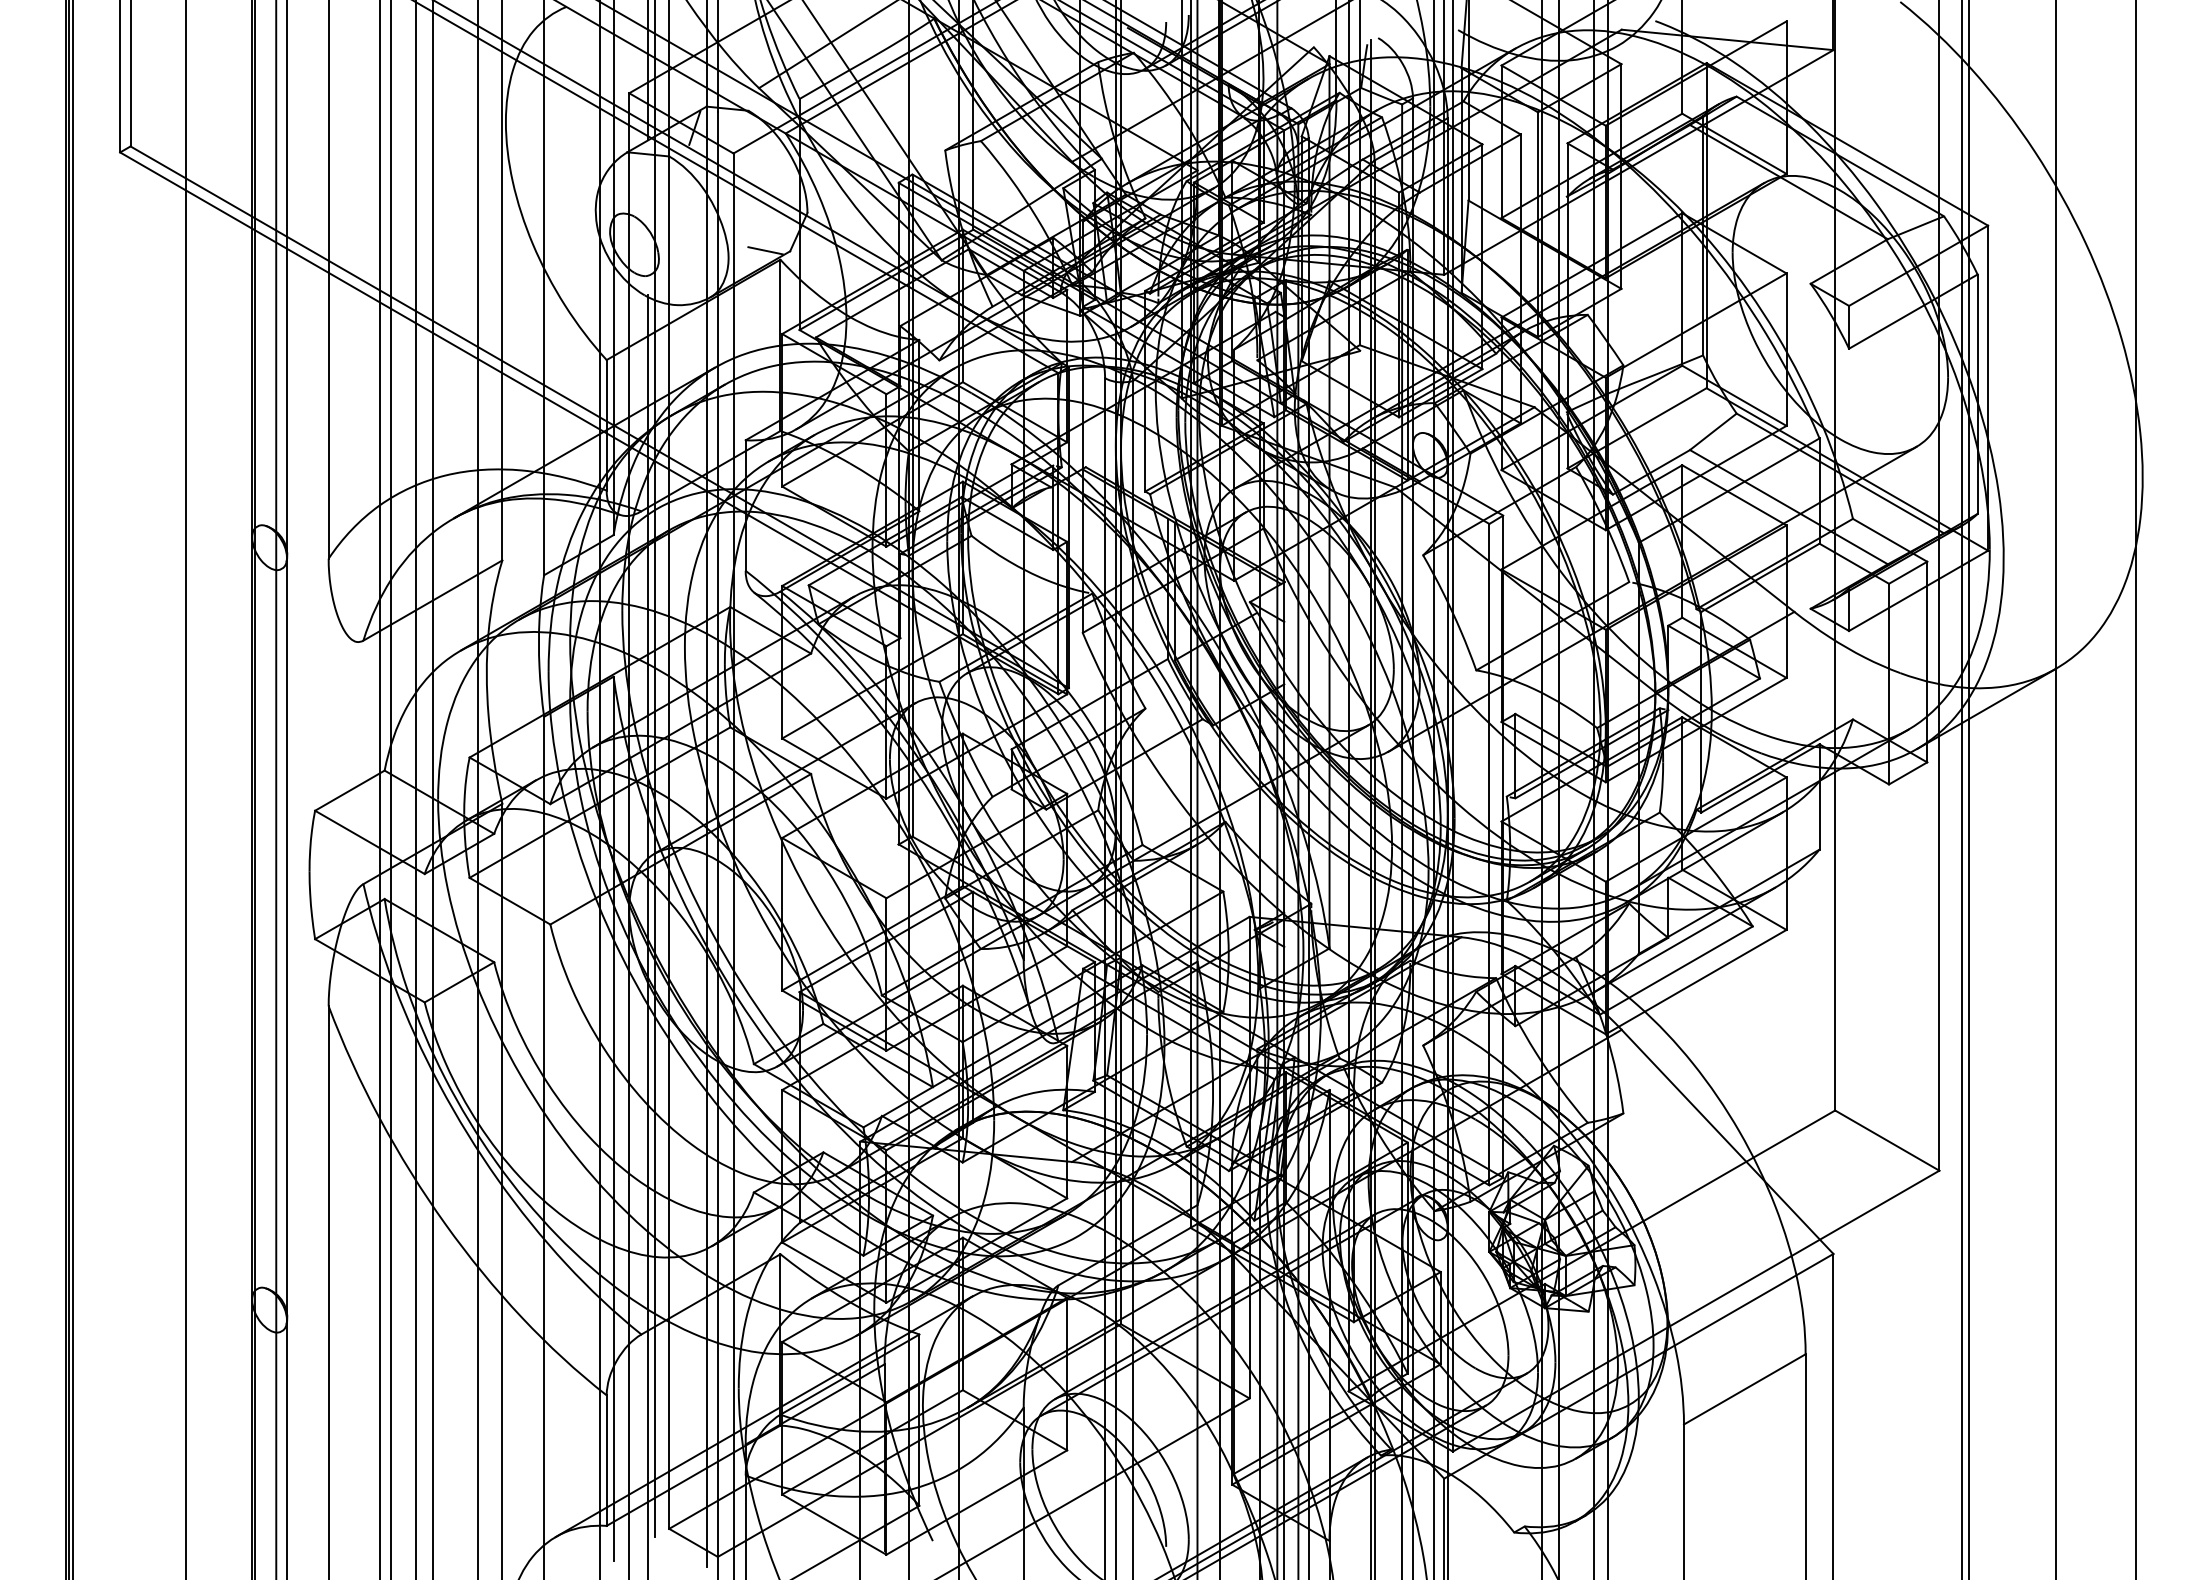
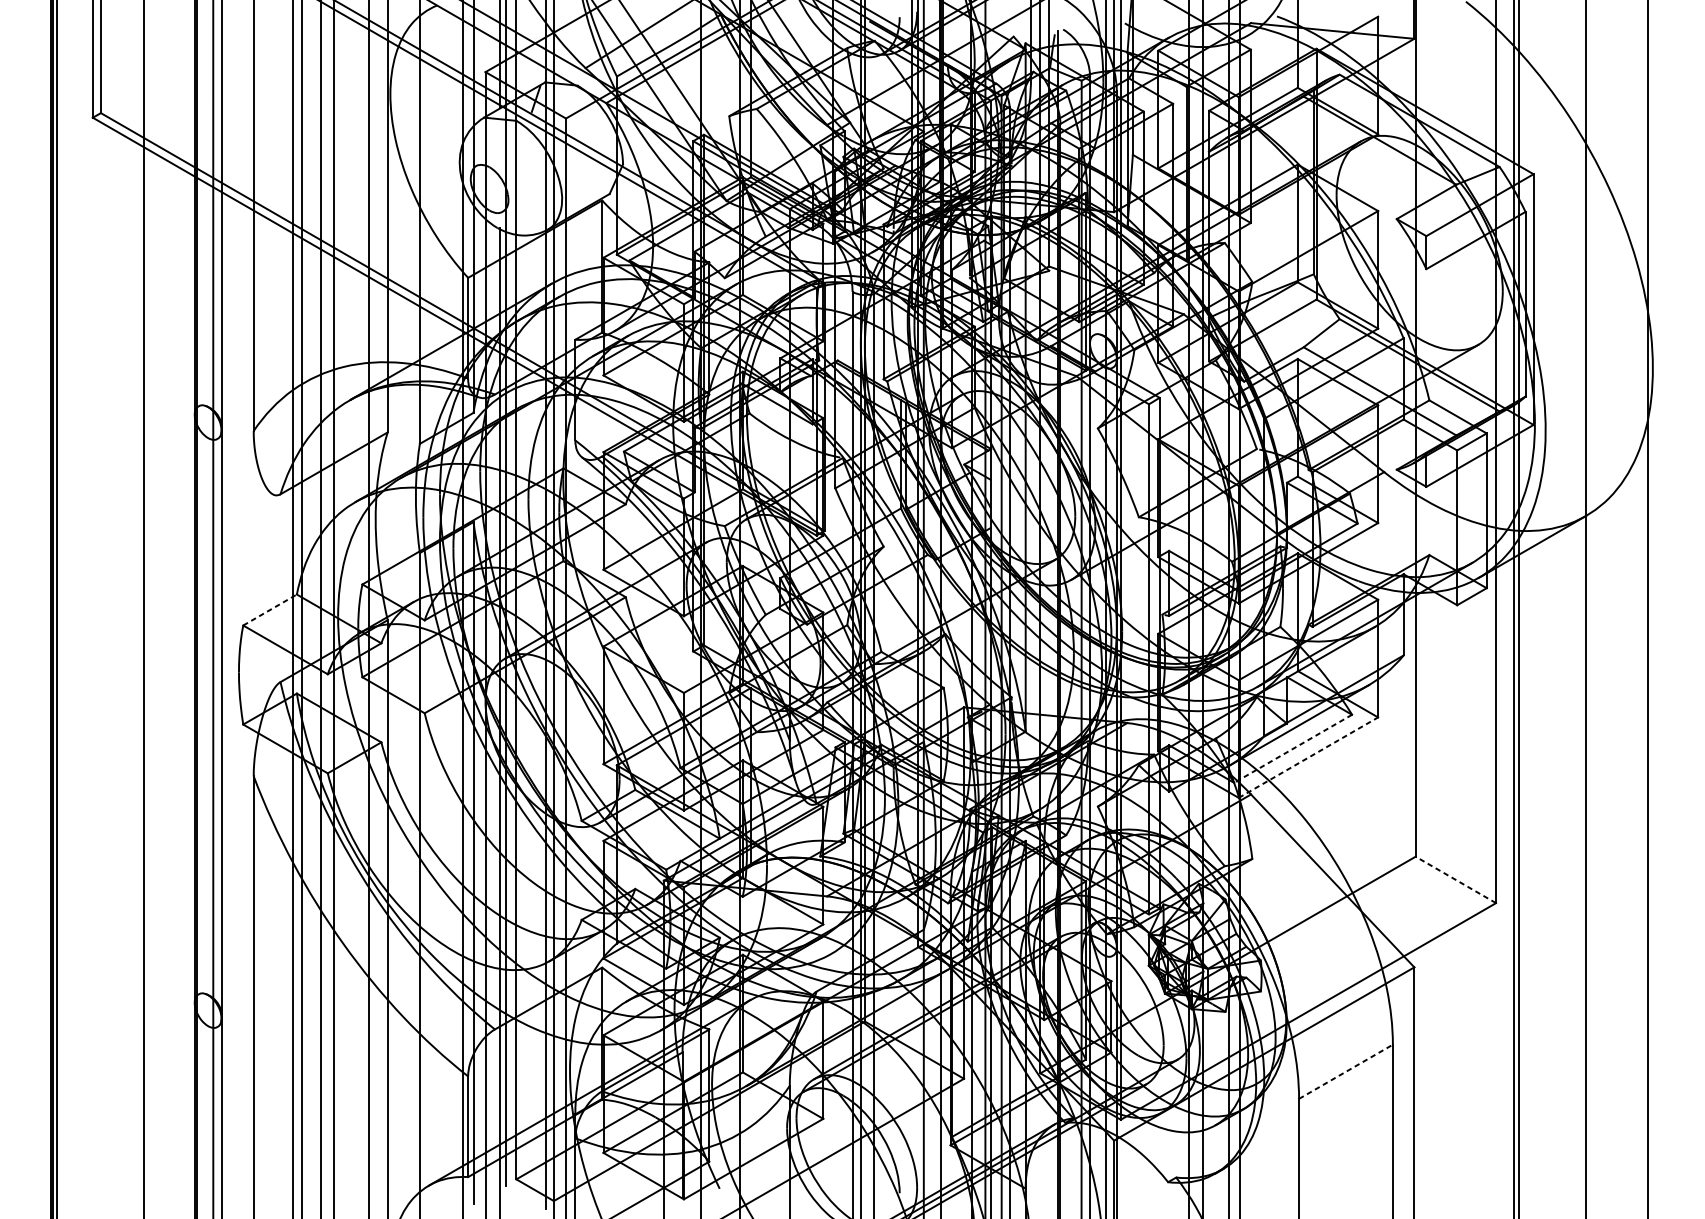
line: (765, 250) -> (590, 193), removed
line: (350, 790) -> (270, 609), solid -> dashed
line: (1675, 970) -> (1292, 748), solid -> dashed
line: (1696, 981) -> (1308, 757), solid -> dashed
line: (1886, 1140) -> (1455, 879), solid -> dashed
line: (1745, 1389) -> (1346, 1071), solid -> dashed

